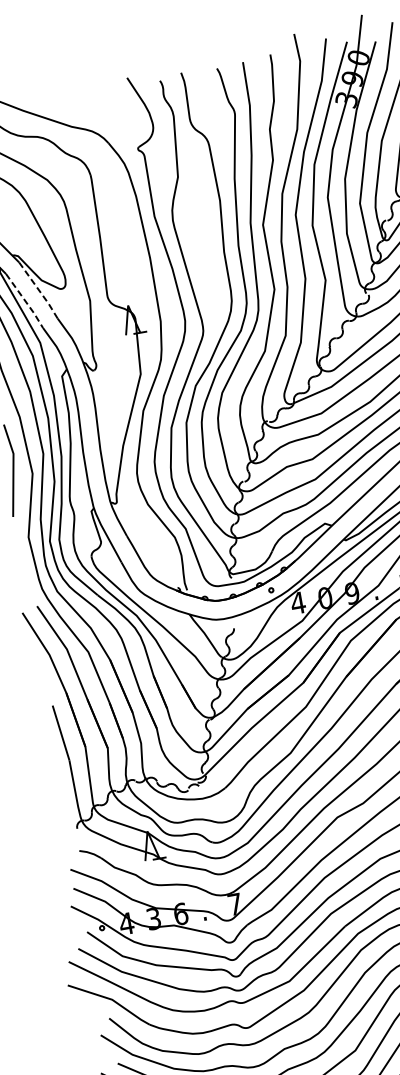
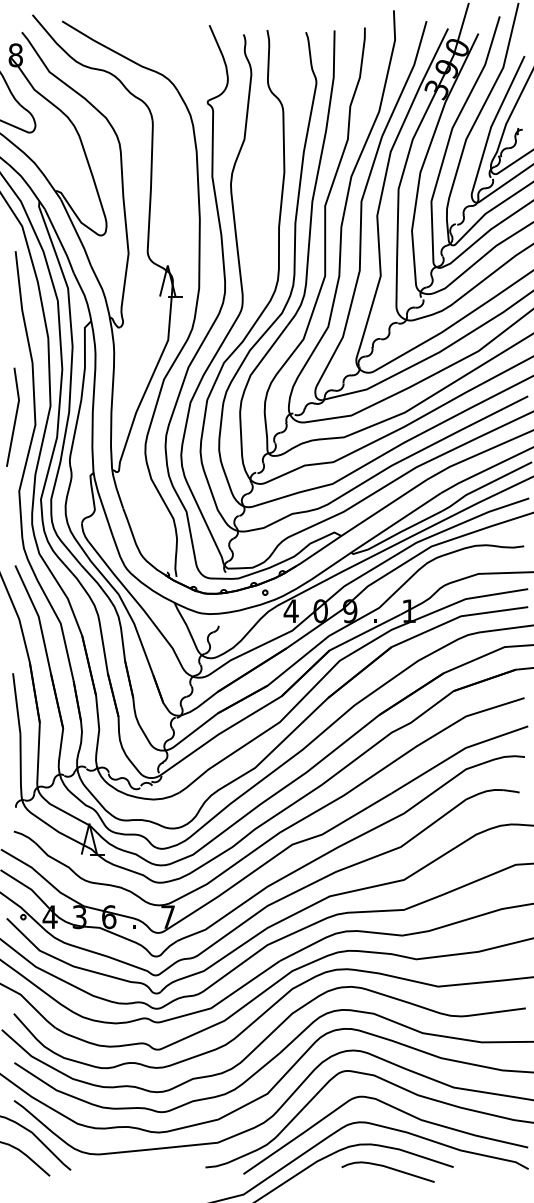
line: (39, 290) -> (77, 233), dashed -> solid
line: (25, 301) -> (60, 241), dashed -> solid

